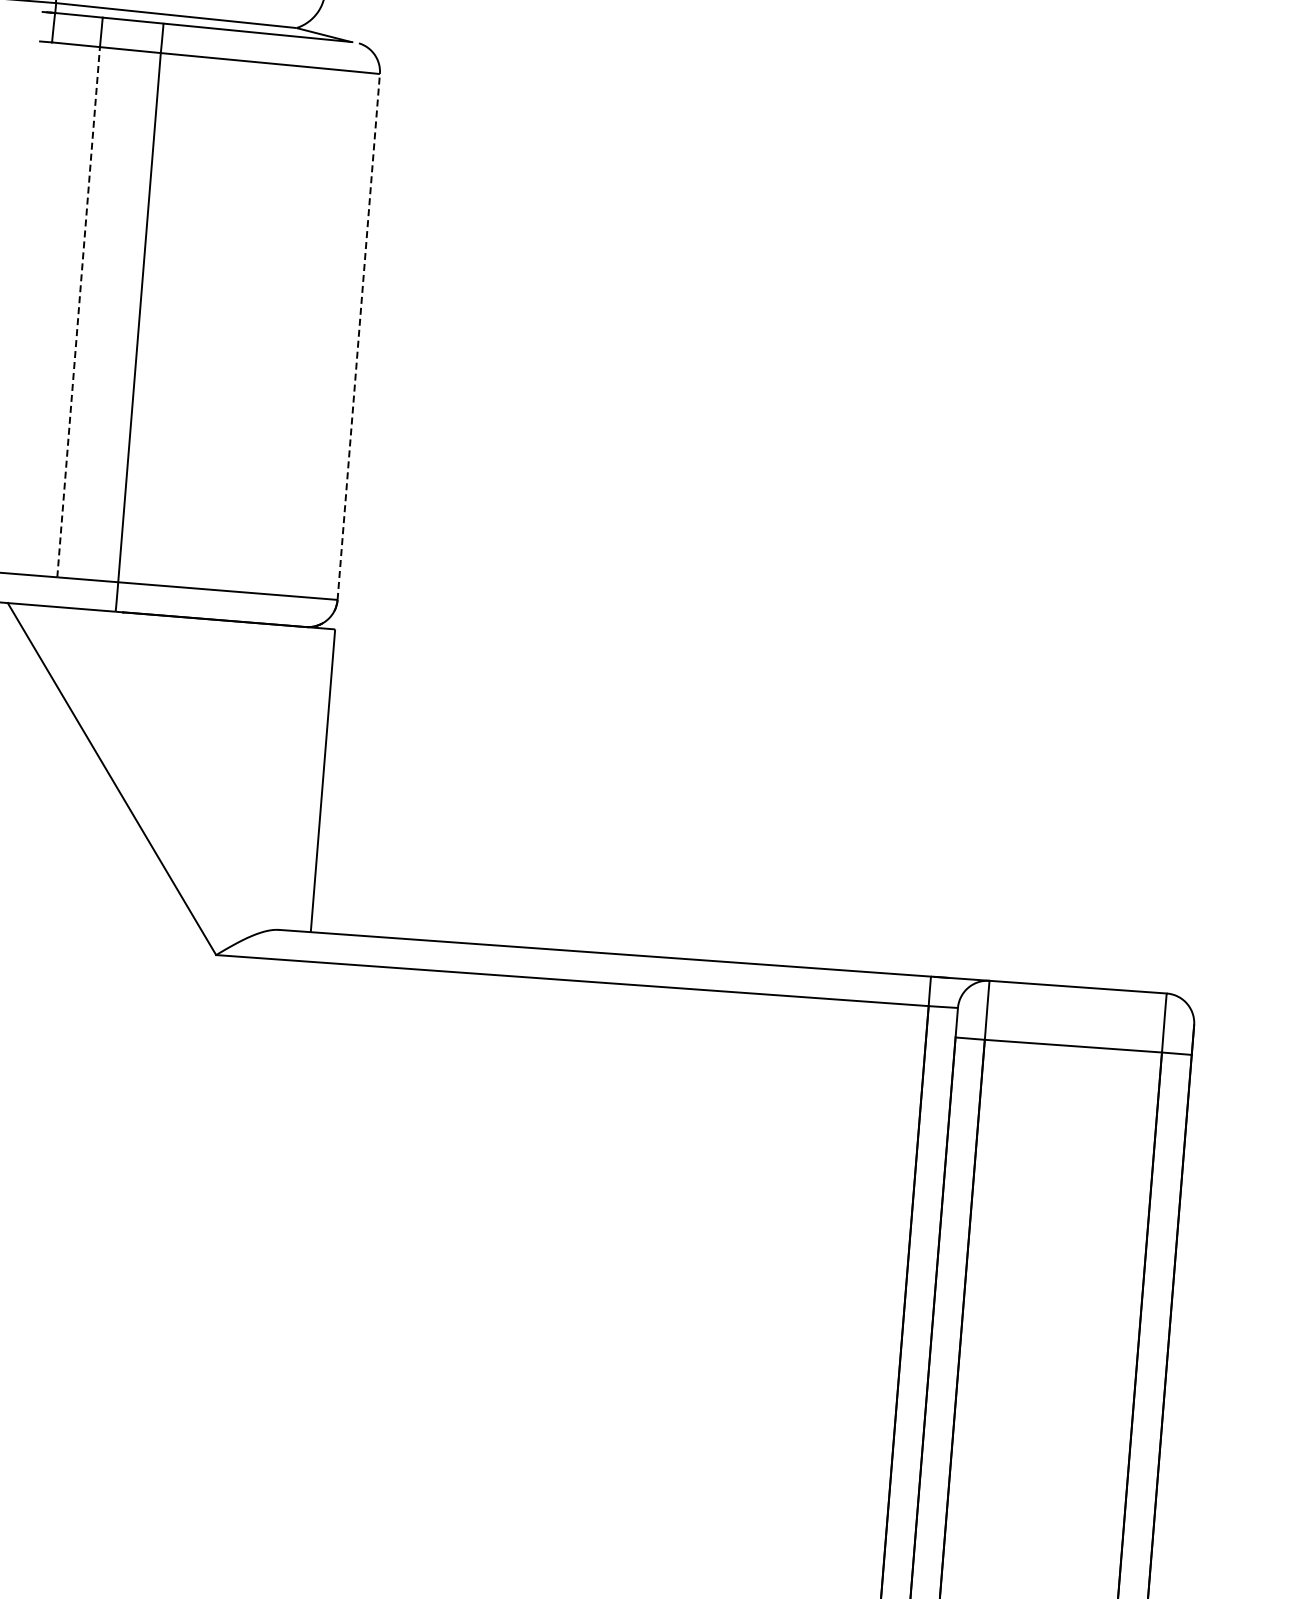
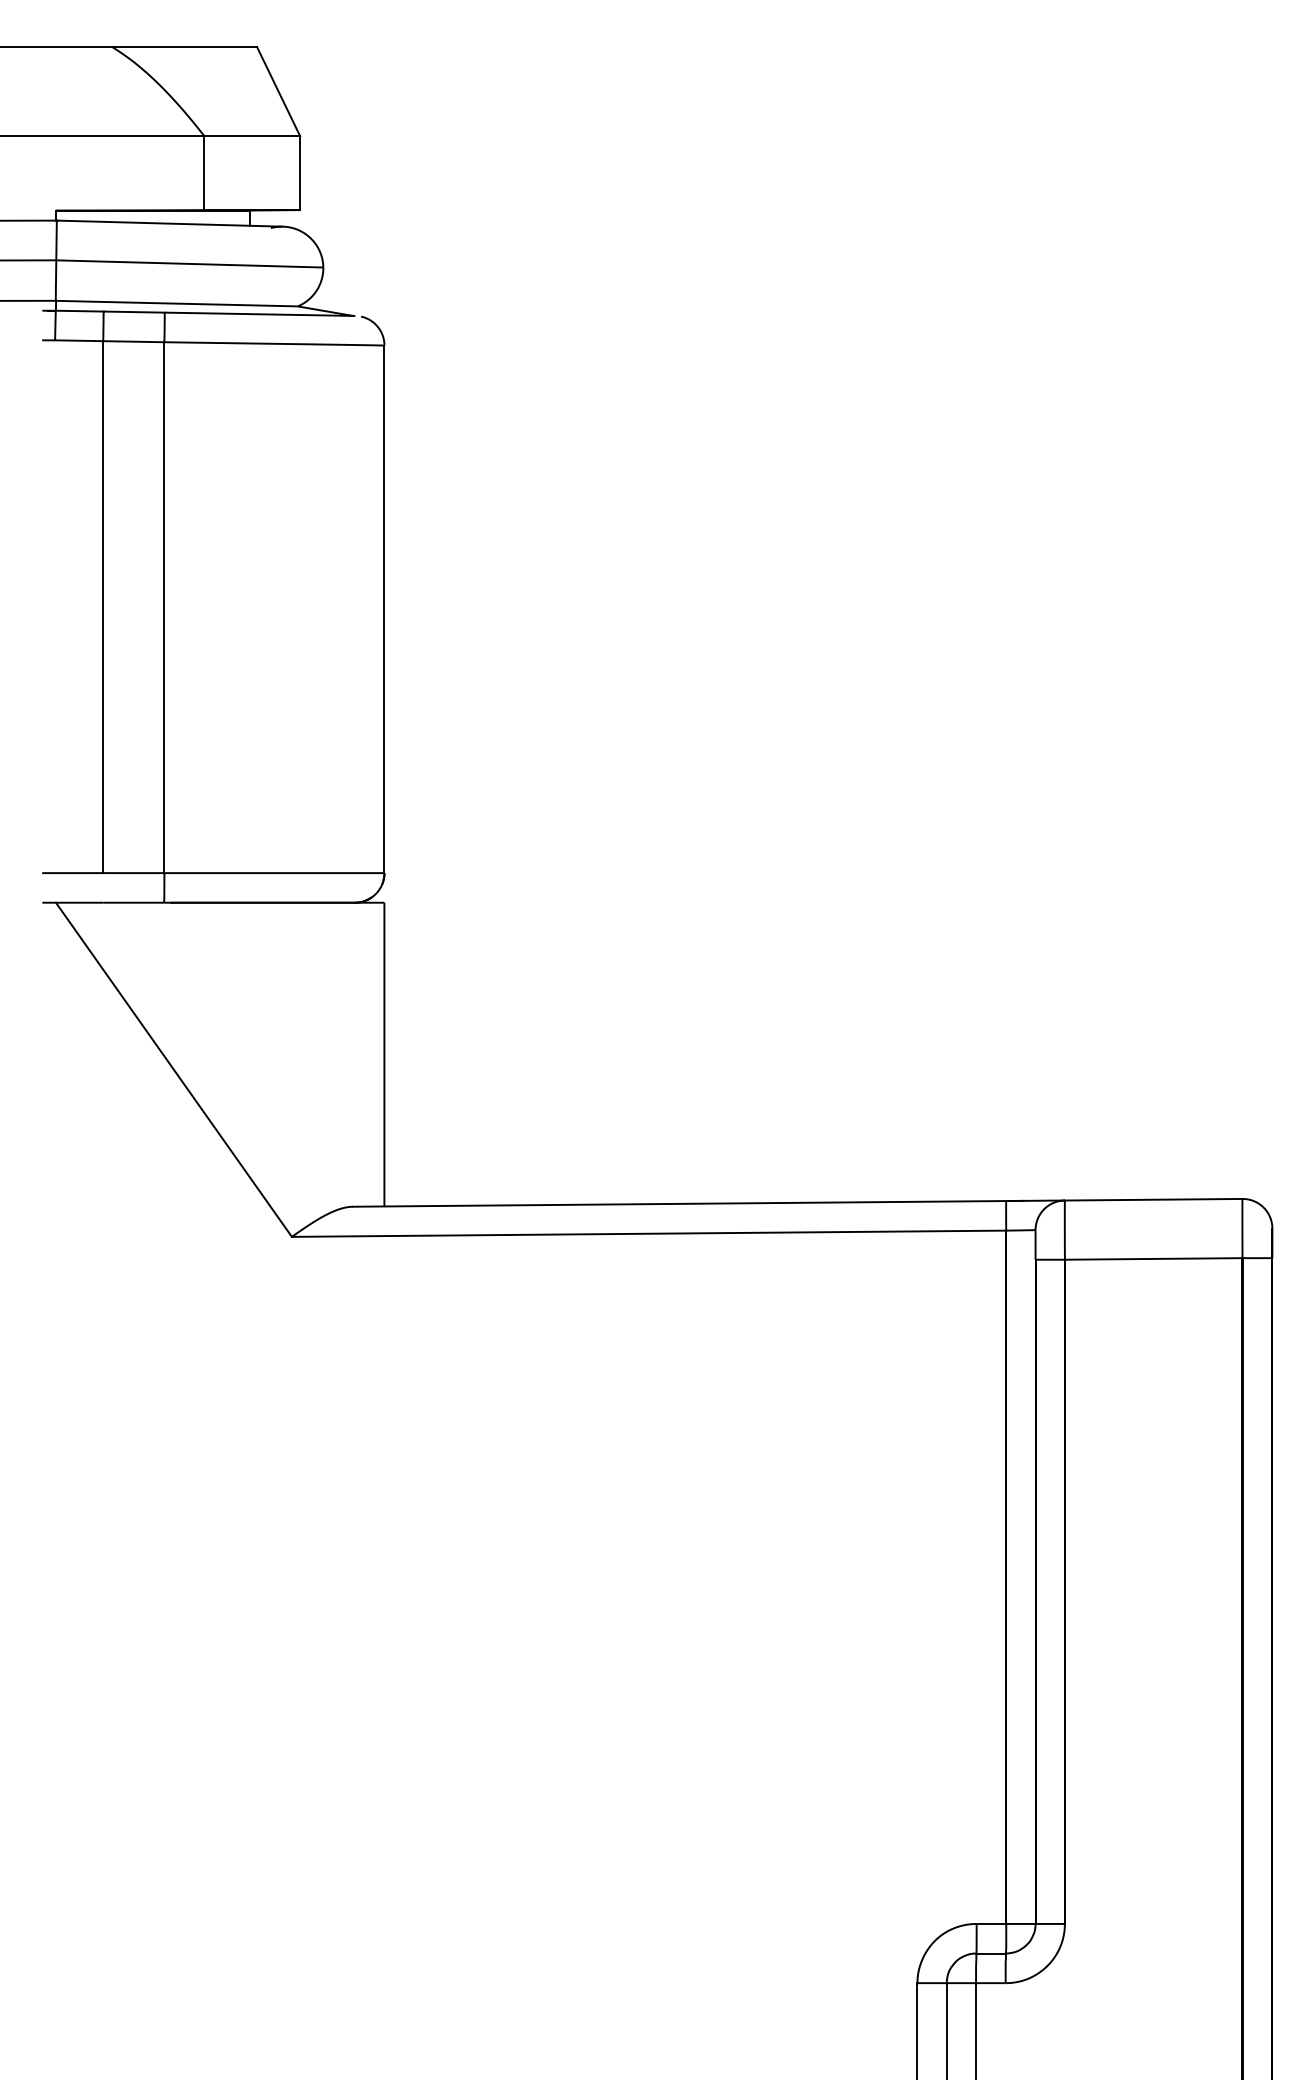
line: (78, 312) -> (103, 607), dashed -> solid
line: (358, 337) -> (384, 609), dashed -> solid

